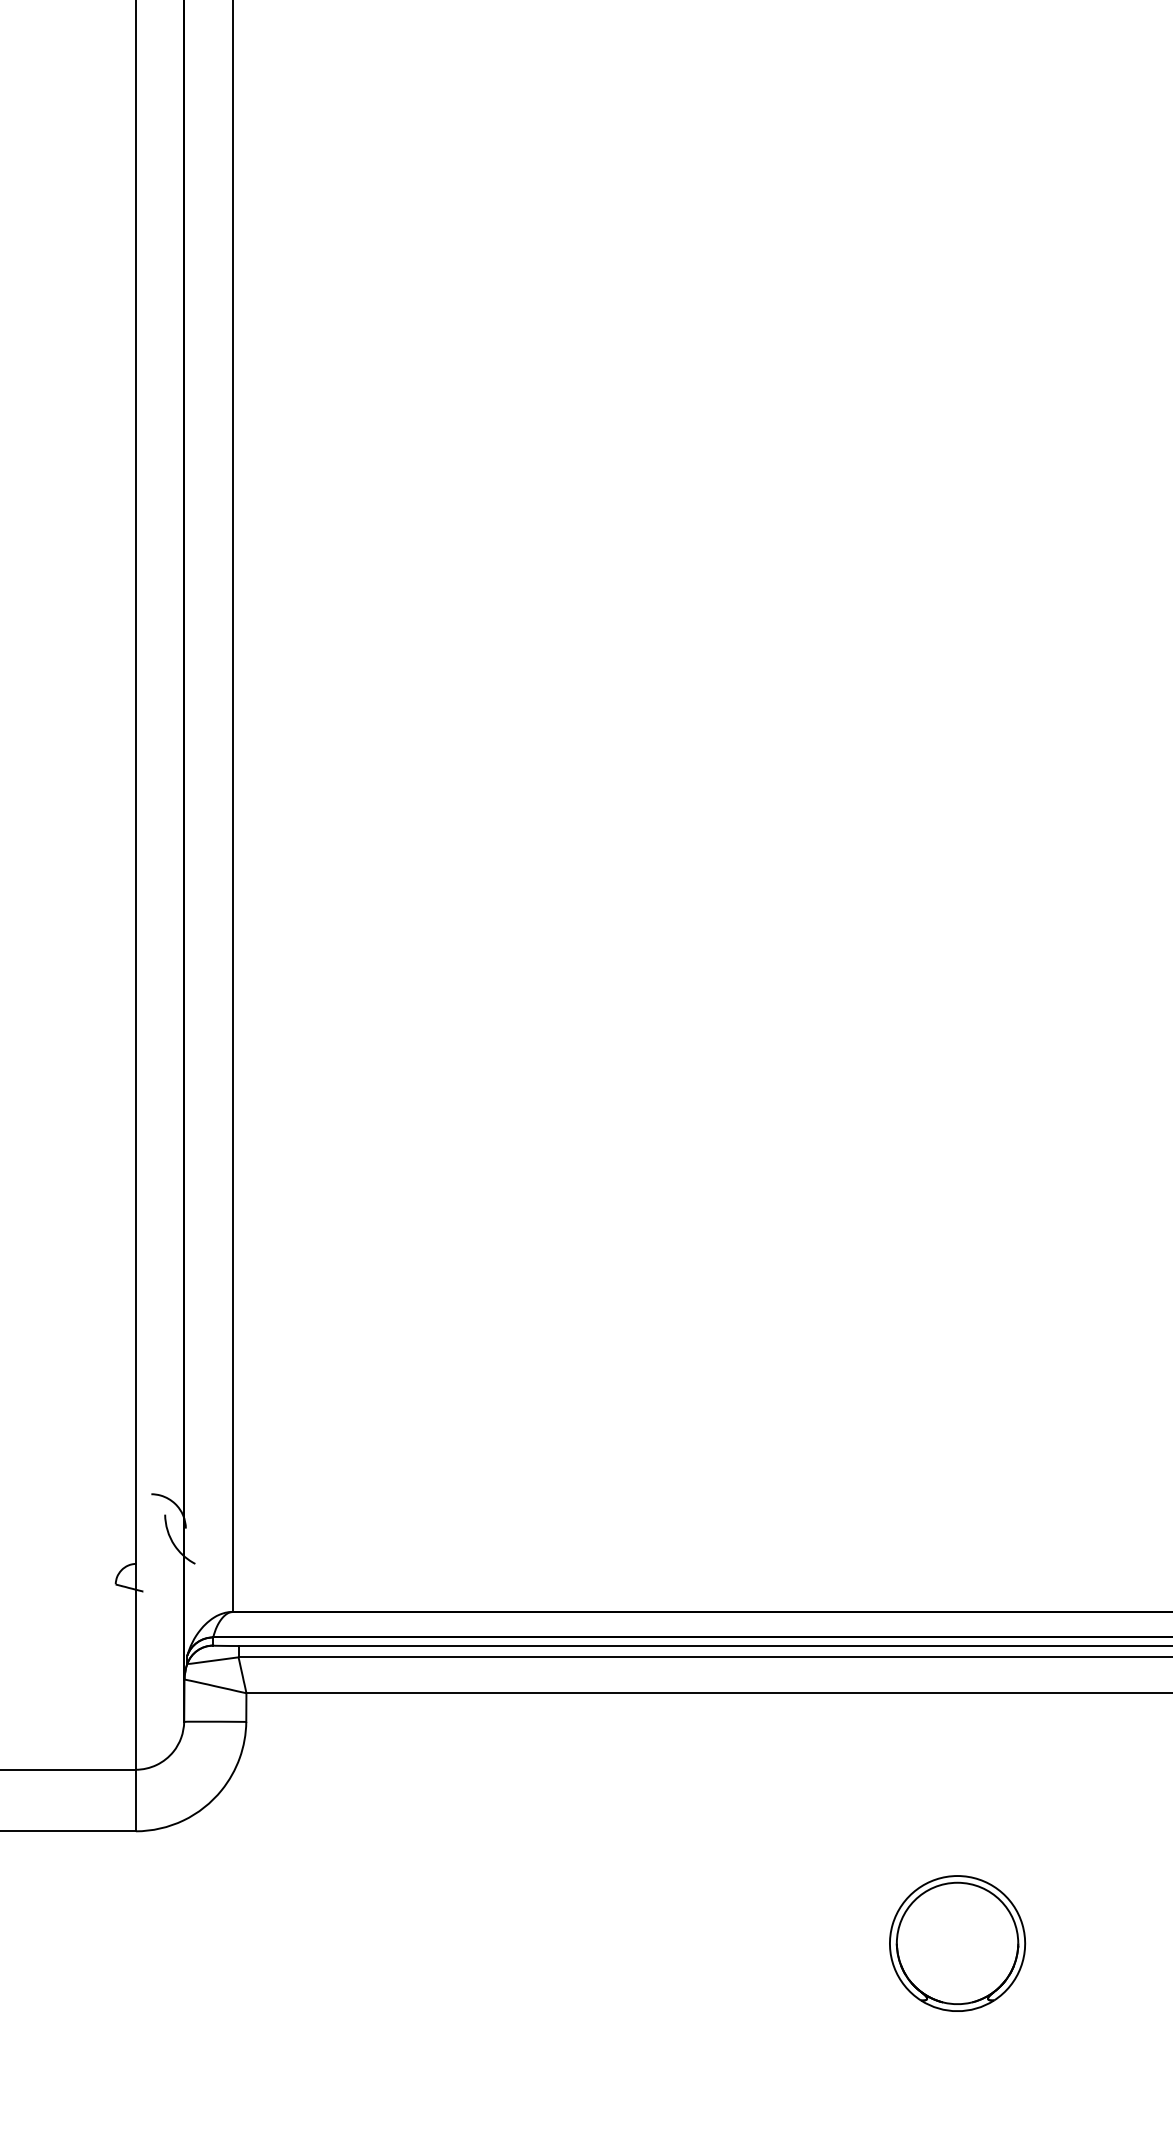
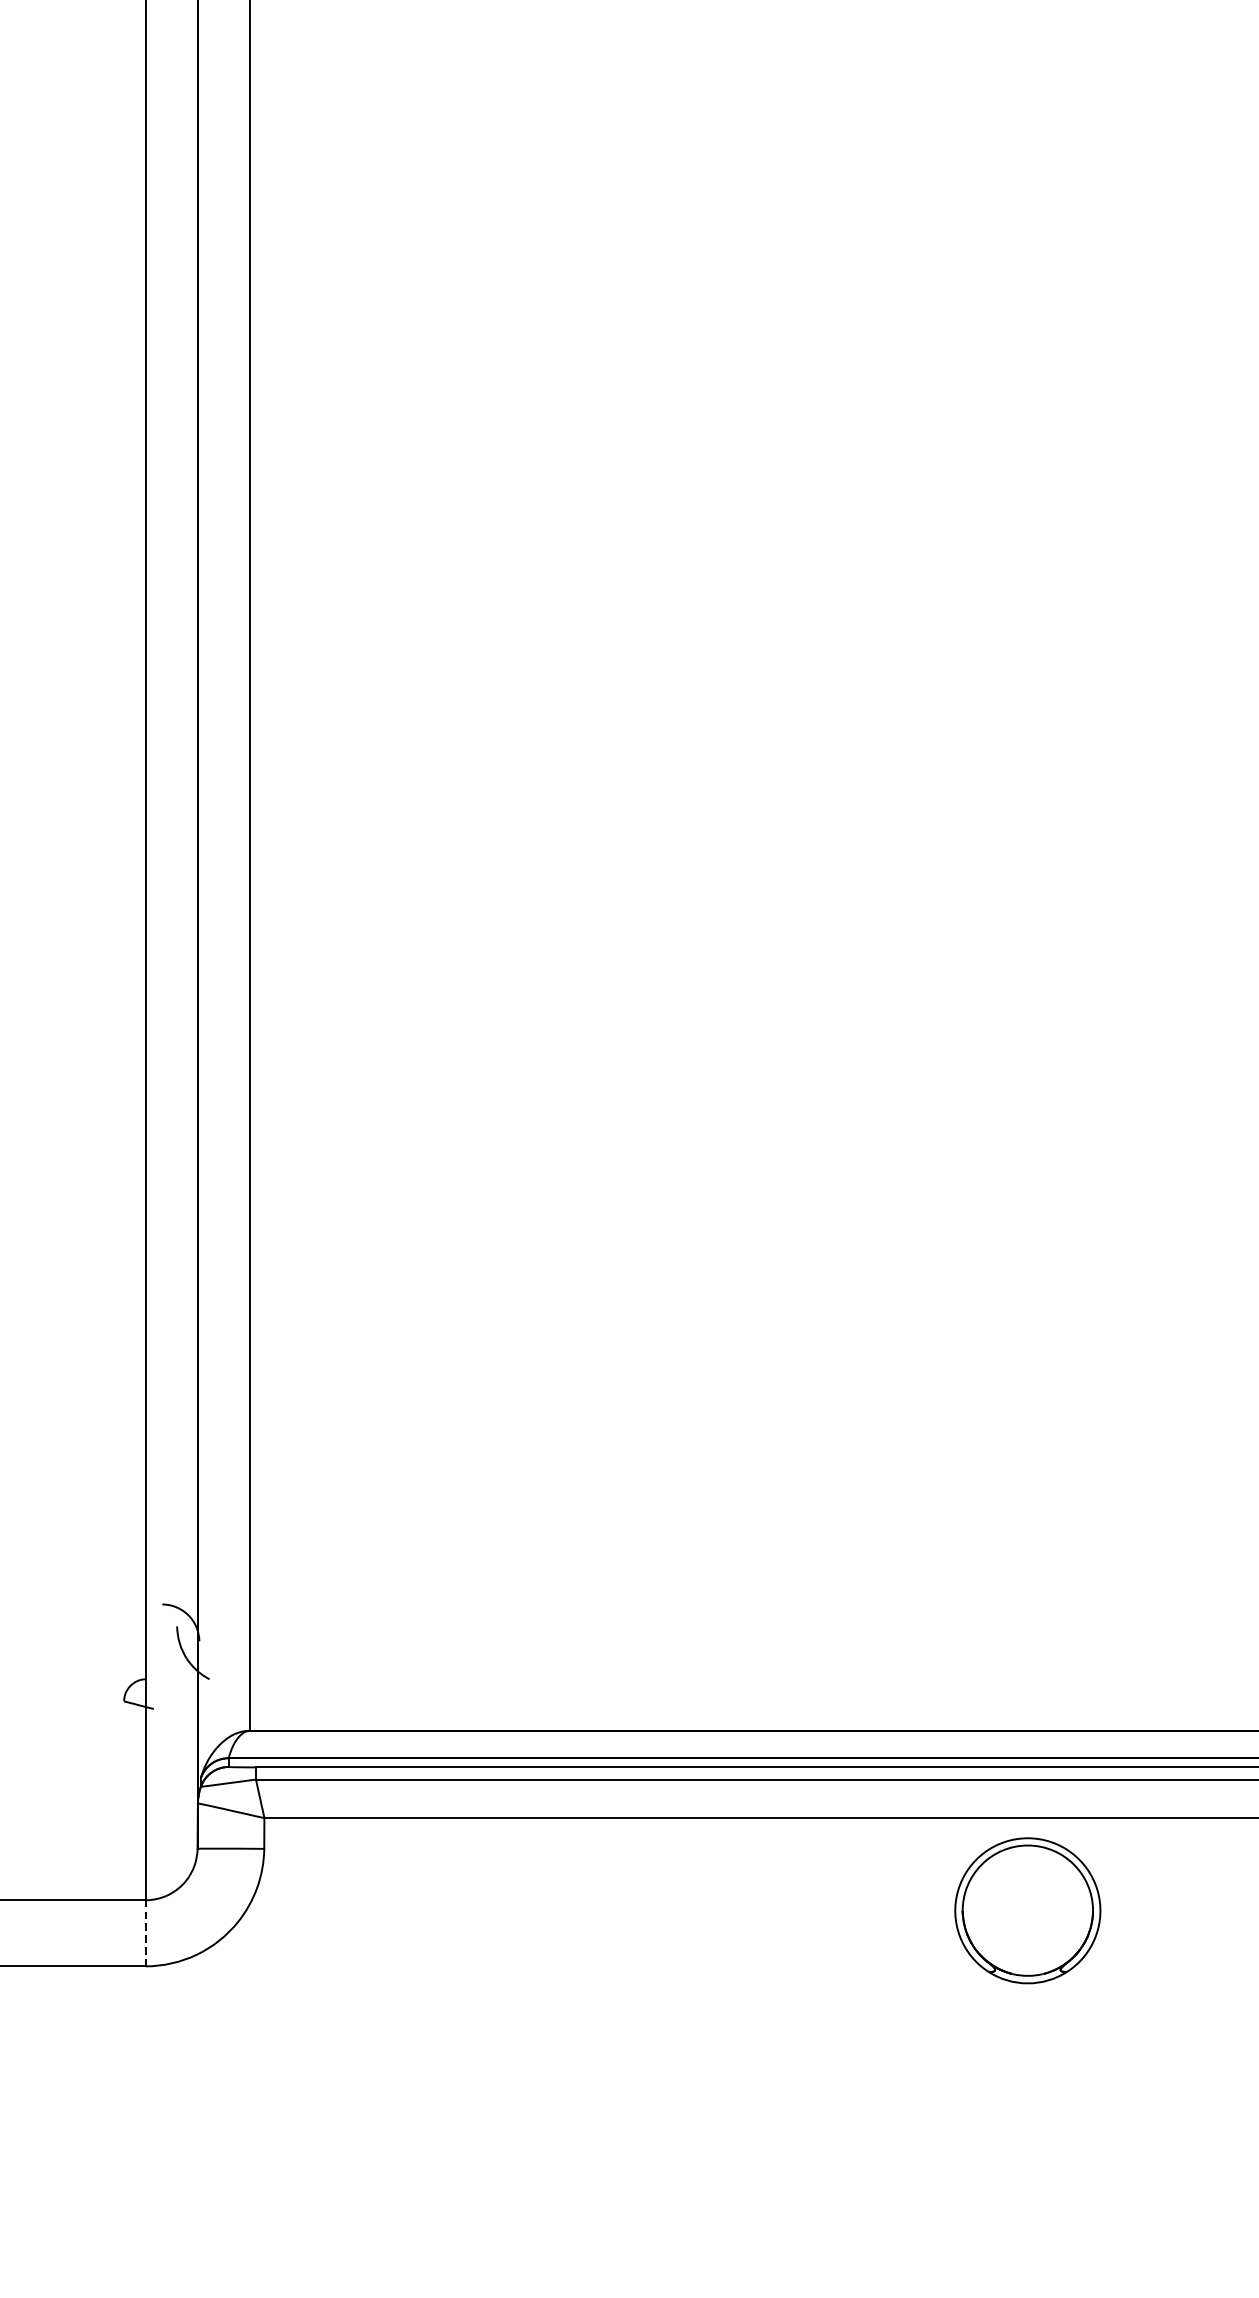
line: (135, 1800) -> (145, 1933), solid -> dashed
part: (957, 1943) -> (1027, 1910), moved

